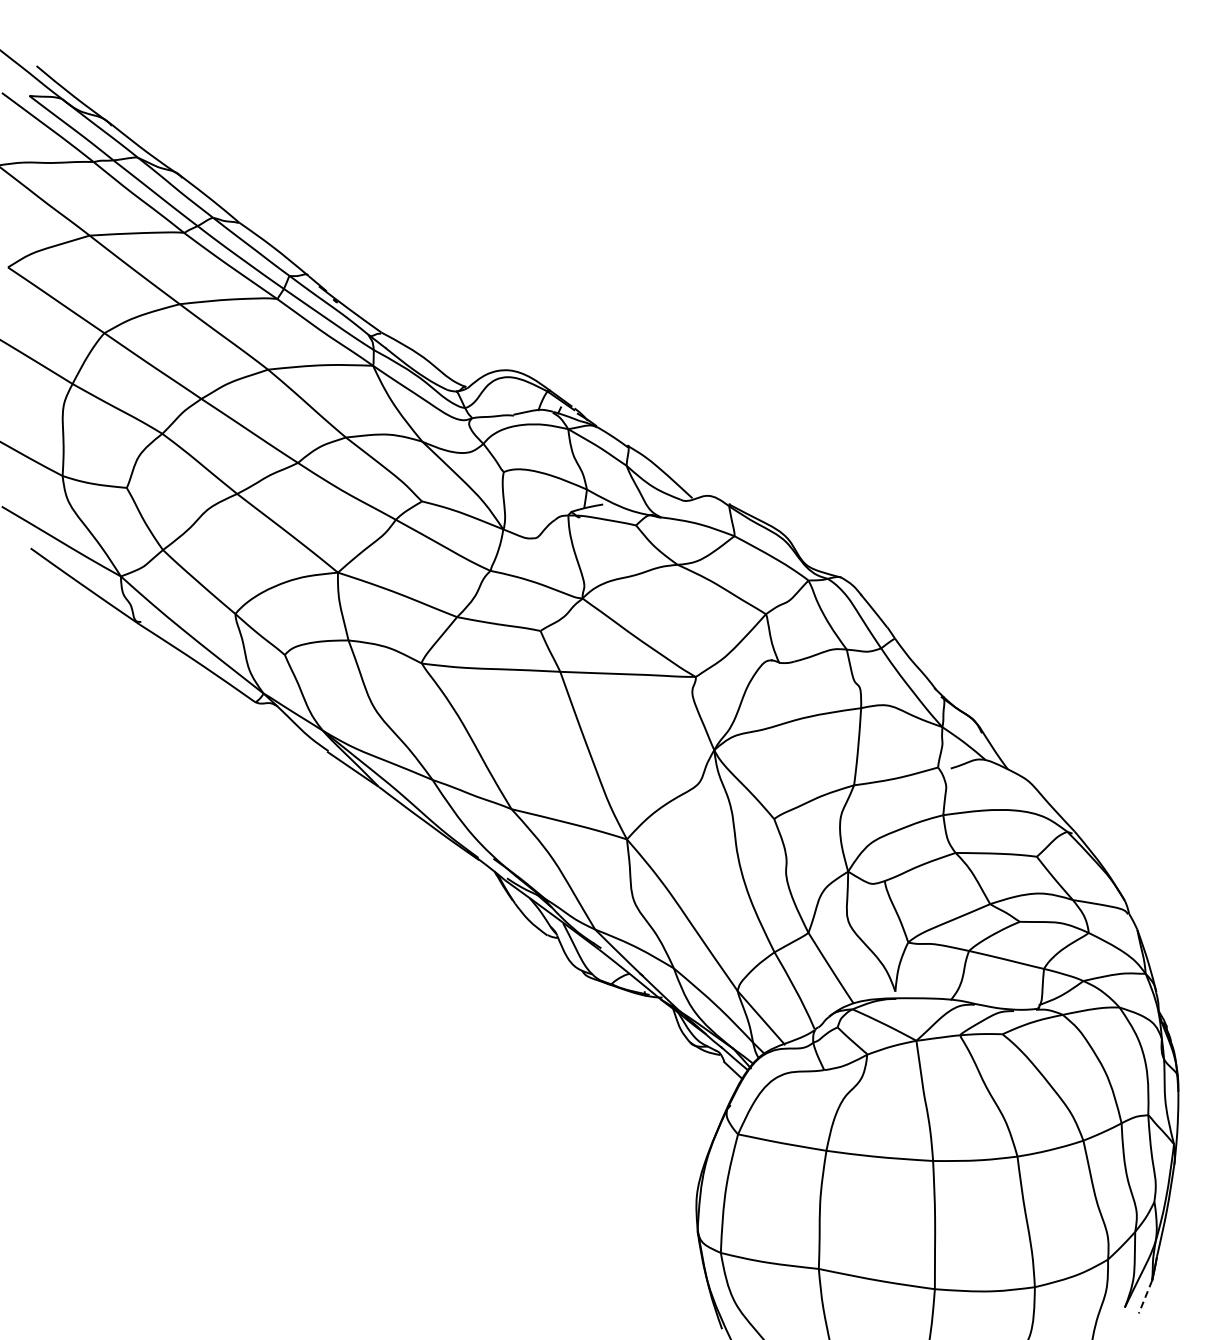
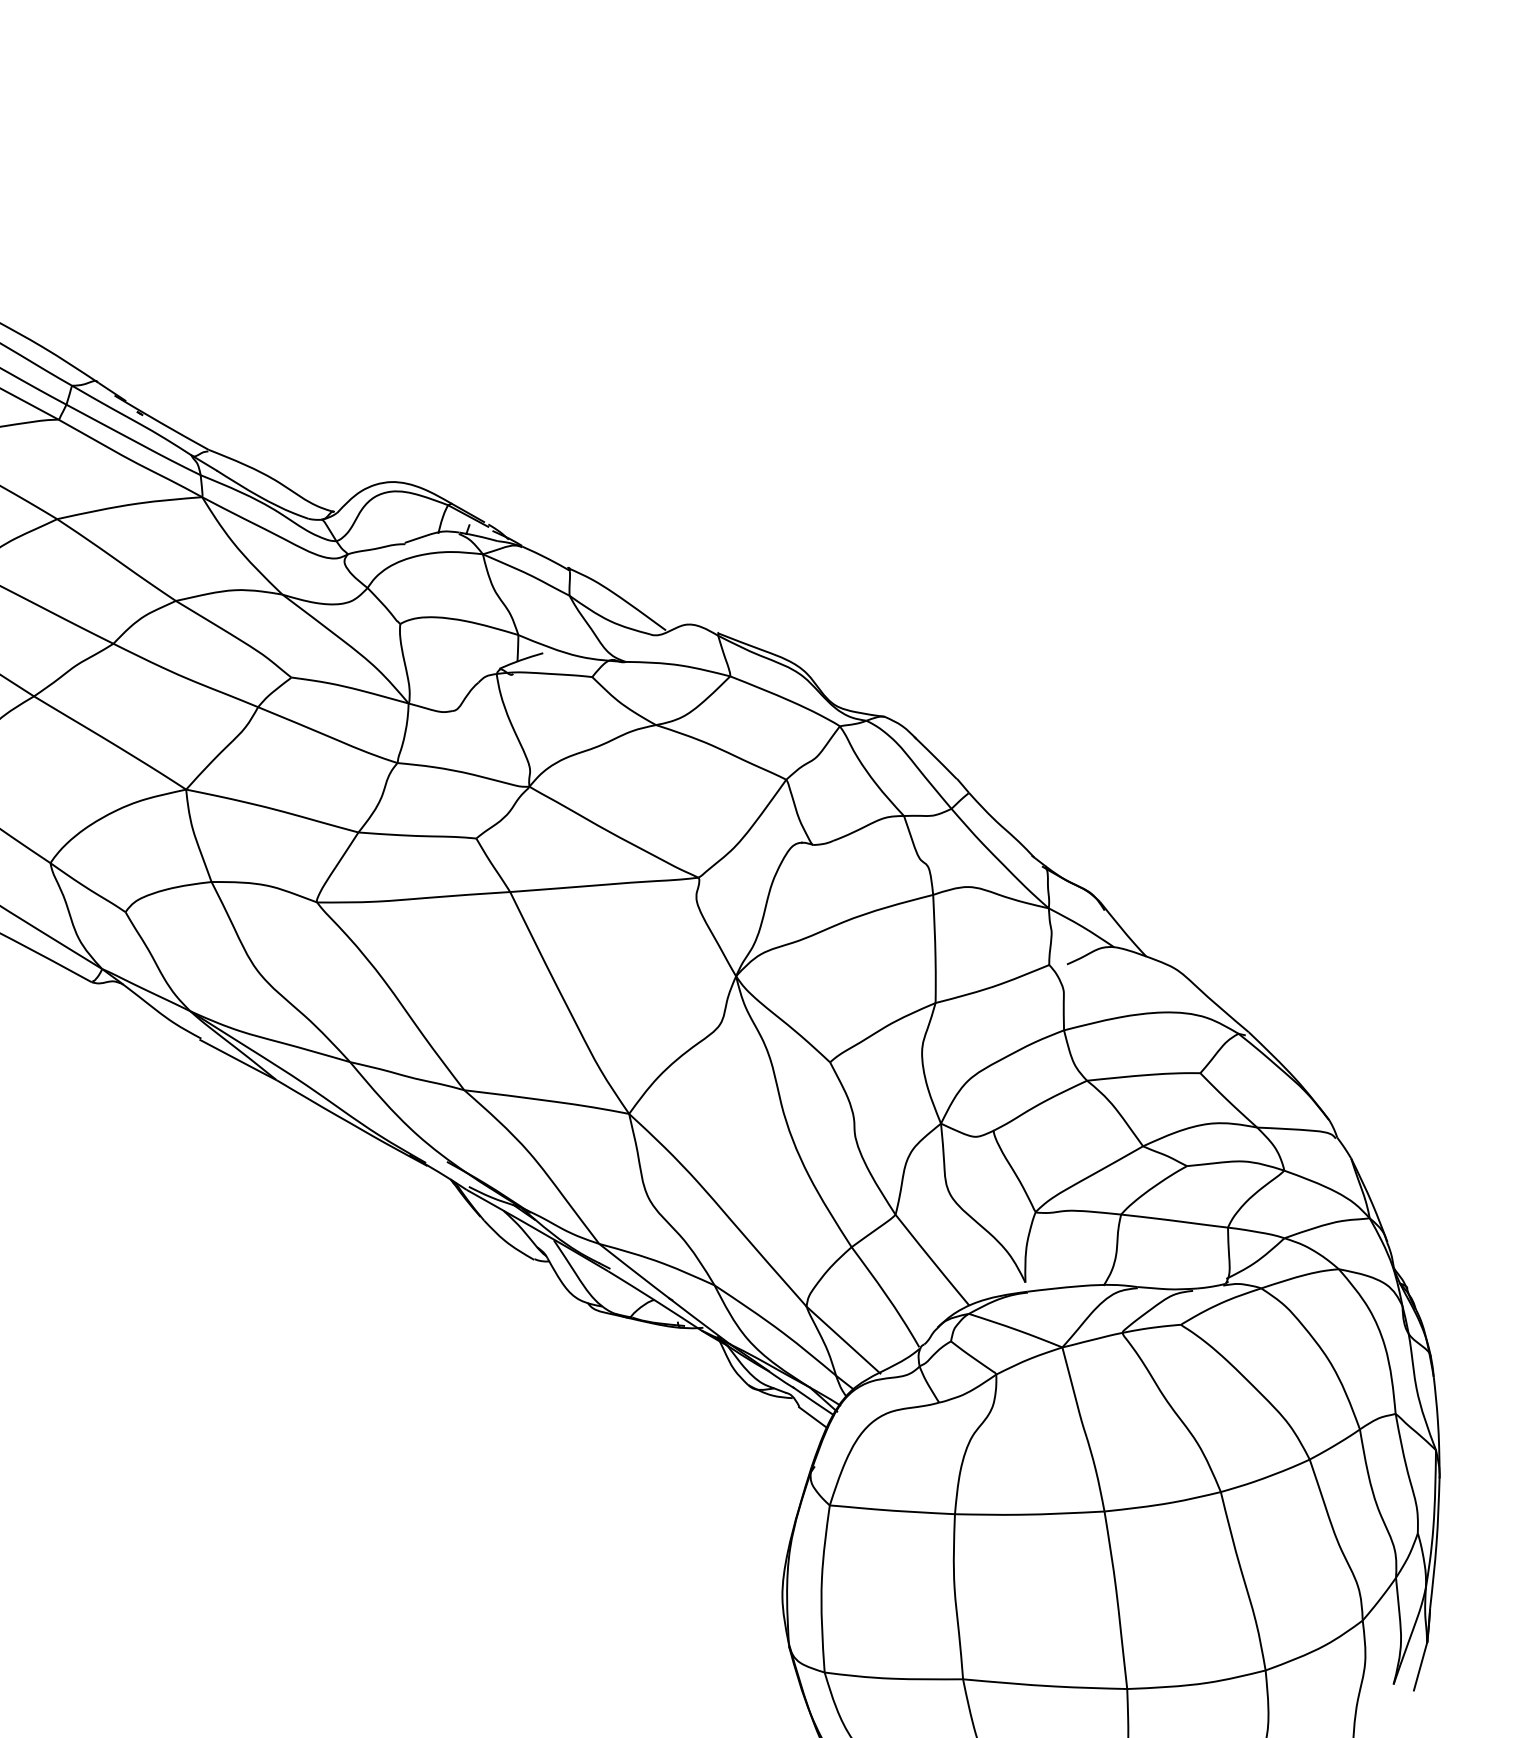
line: (1145, 1297) -> (1420, 1667), dashed -> solid

